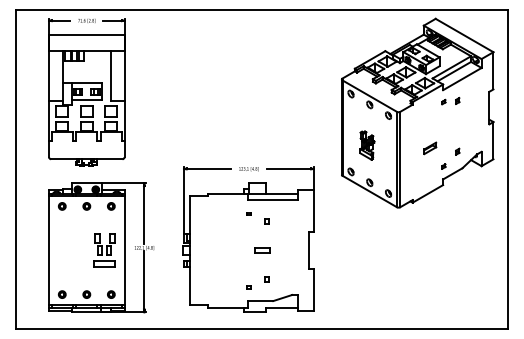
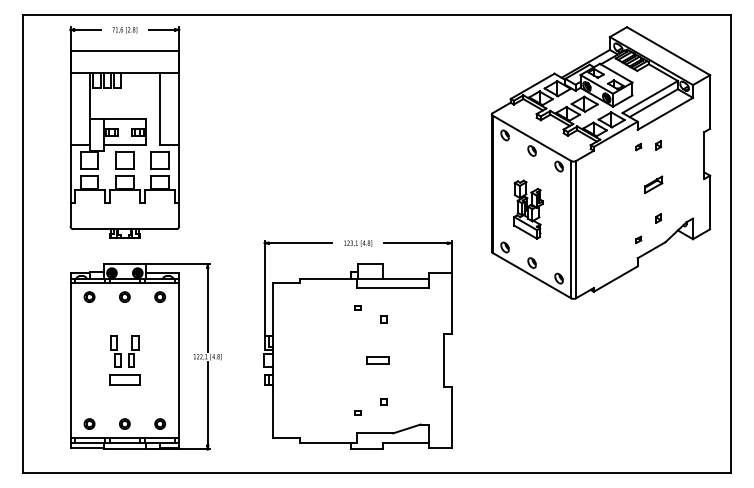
part: (367, 145) -> (528, 209), size x1.43
part: (430, 148) -> (654, 184), moved
part: (104, 250) -> (124, 360), moved

